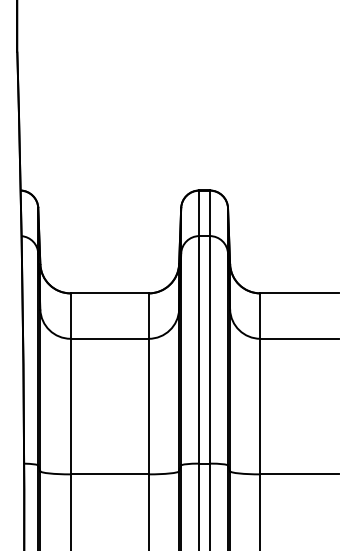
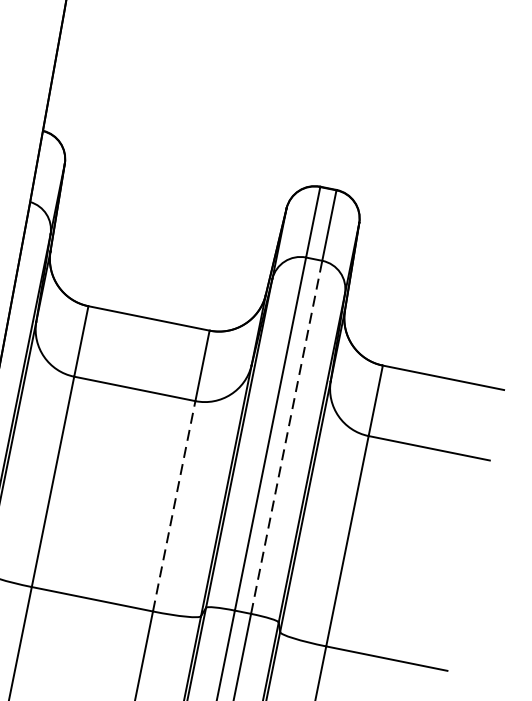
line: (209, 349) -> (286, 436), solid -> dashed
line: (148, 406) -> (173, 506), solid -> dashed

